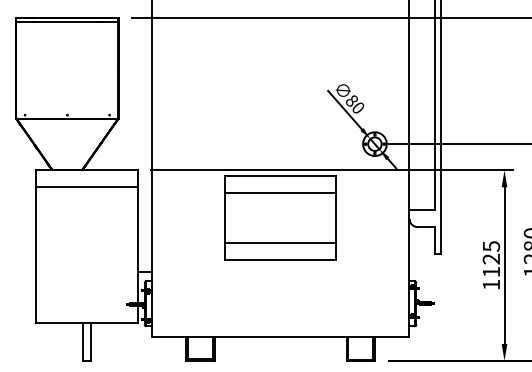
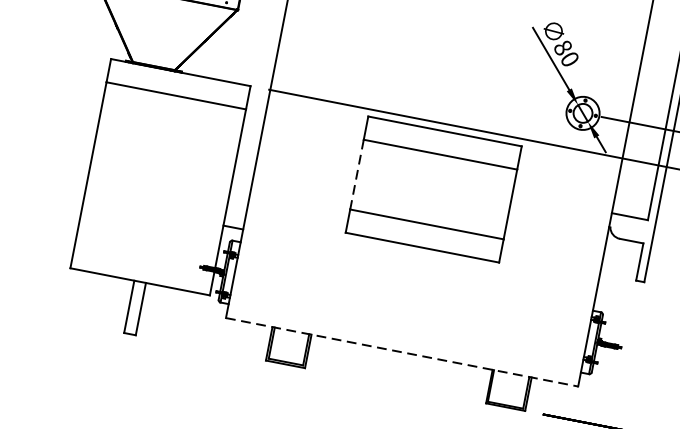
line: (224, 218) -> (356, 175), solid -> dashed
line: (281, 336) -> (403, 352), solid -> dashed

